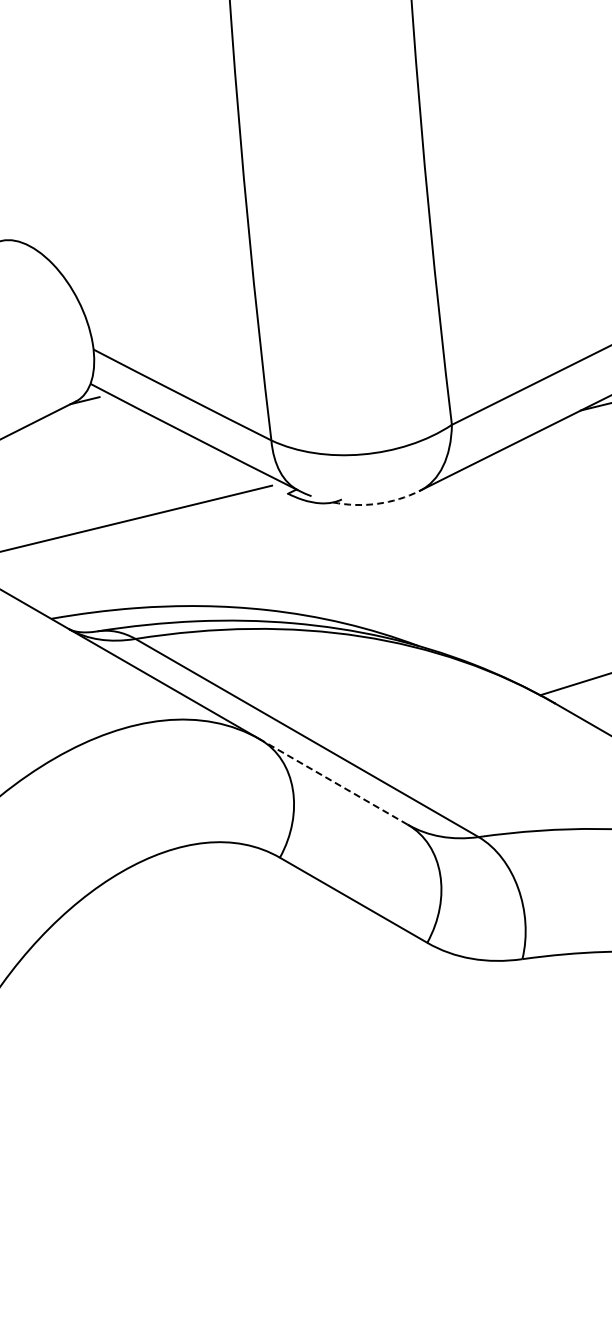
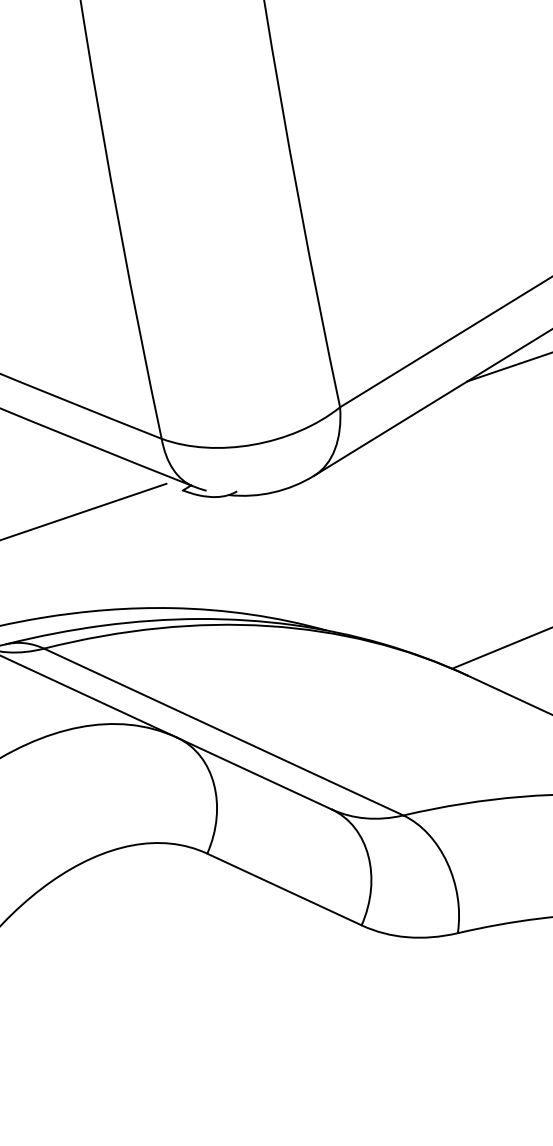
arc: (377, 503) -> (272, 492), dashed -> solid
line: (333, 781) -> (253, 773), dashed -> solid

